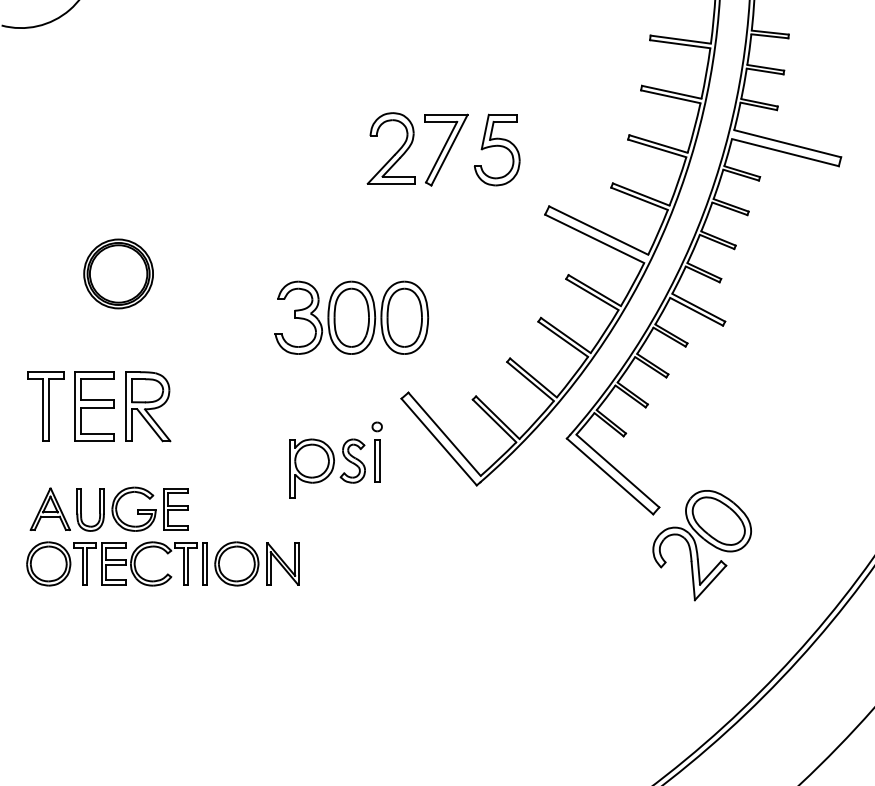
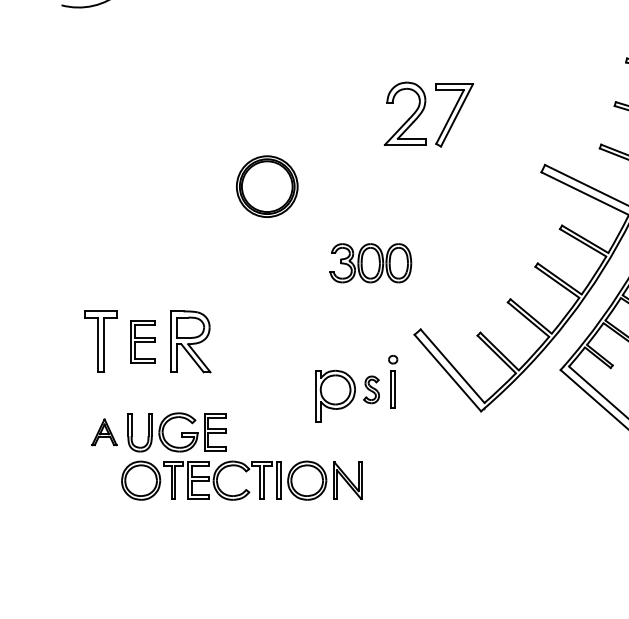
part: (496, 149) -> (498, 114), removed
part: (118, 273) -> (267, 186), moved
part: (351, 317) -> (370, 263), size x0.6
part: (94, 406) -> (143, 341), size x0.7
part: (352, 460) -> (371, 389), size x0.7
part: (49, 508) -> (103, 431), size x0.7
part: (167, 554) -> (245, 472), moved

